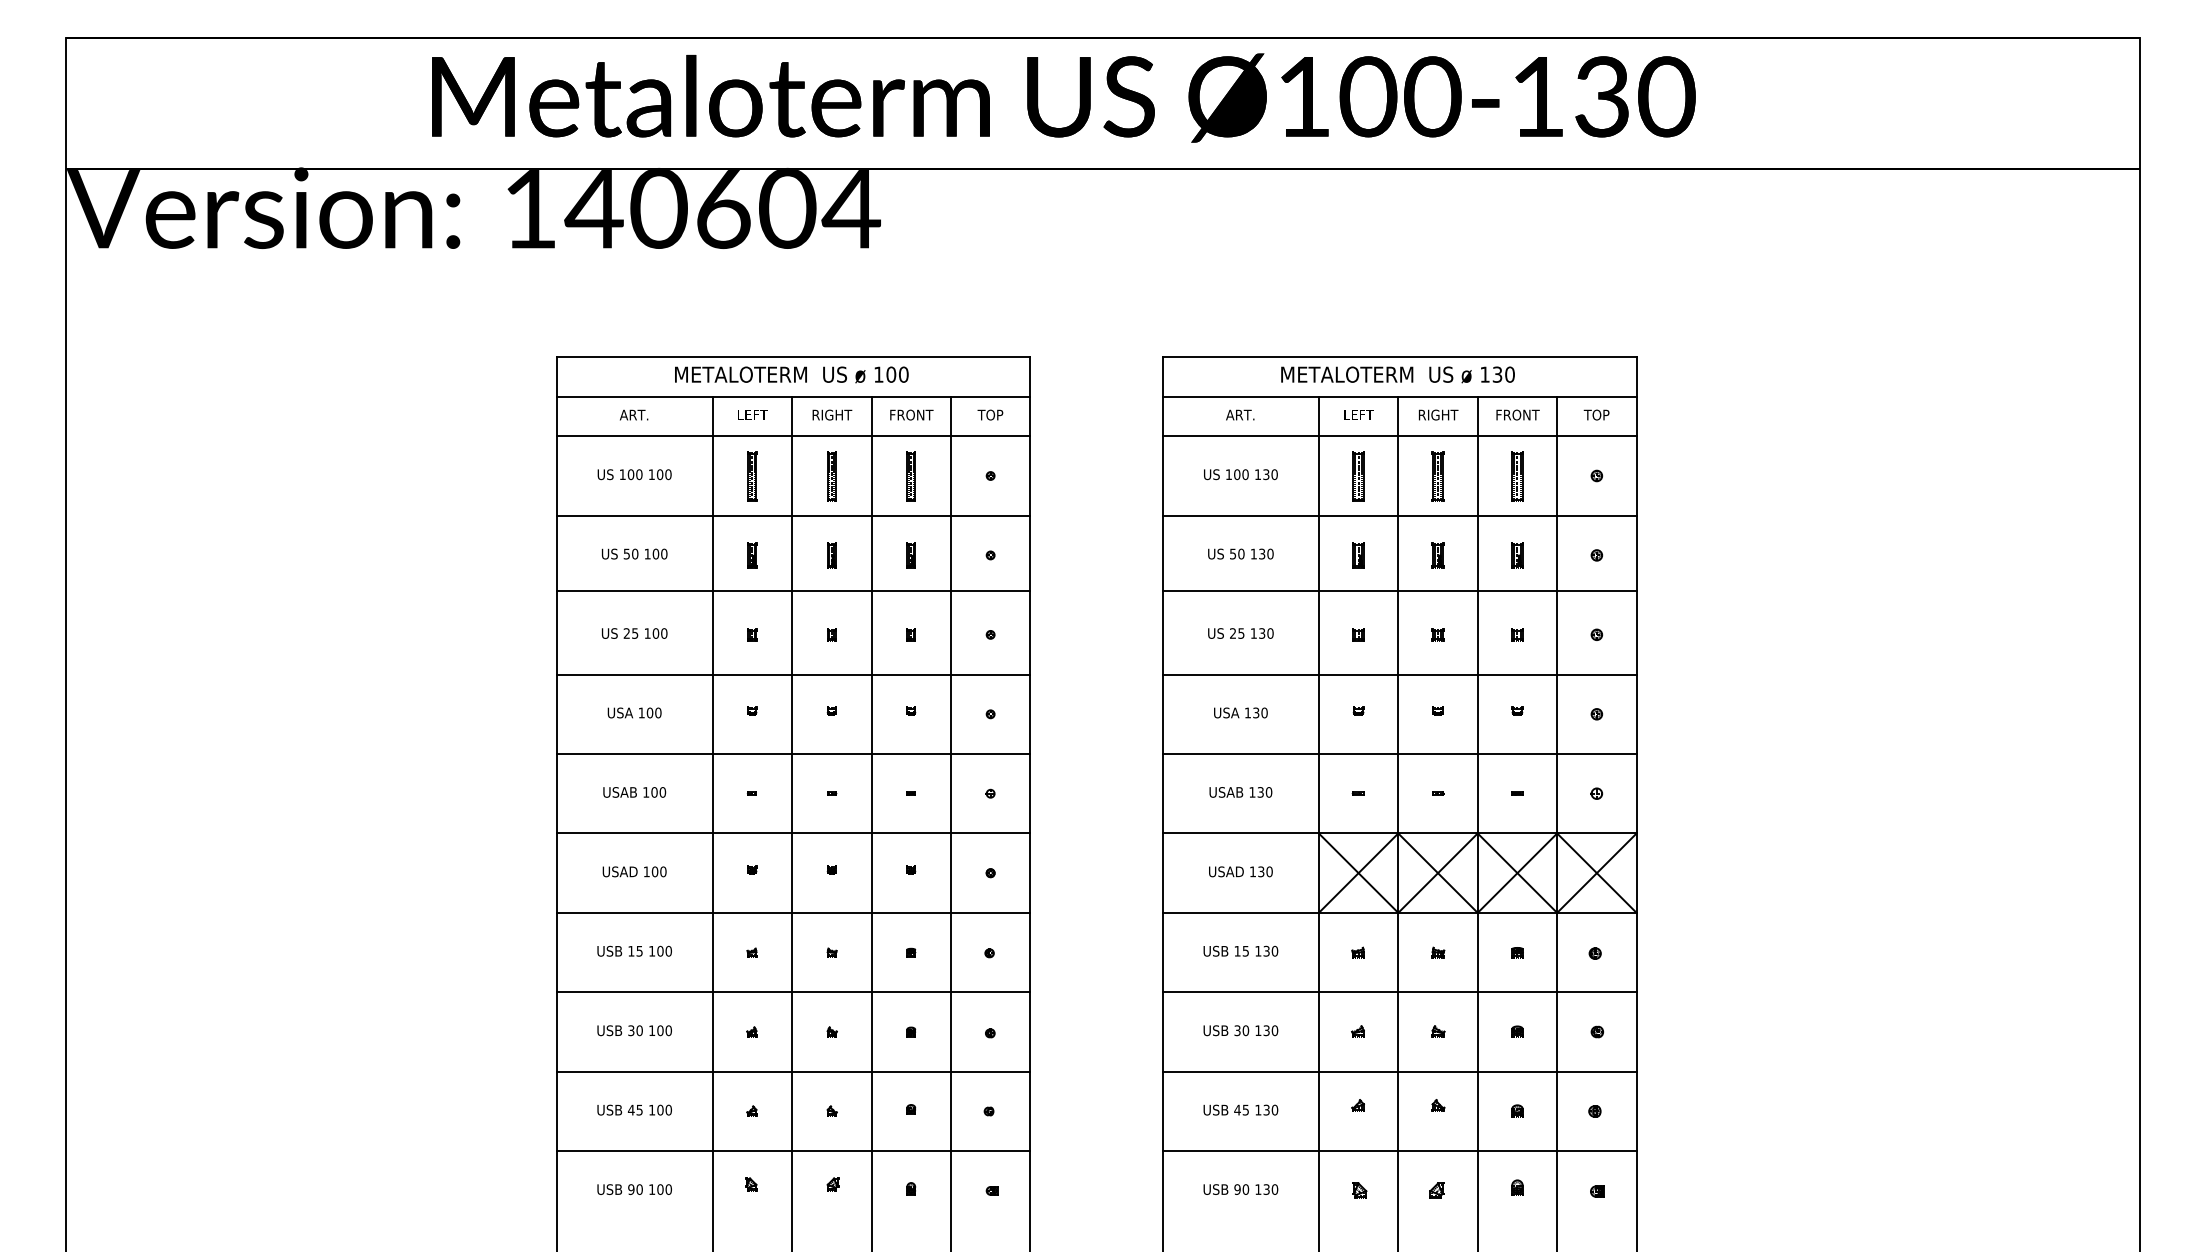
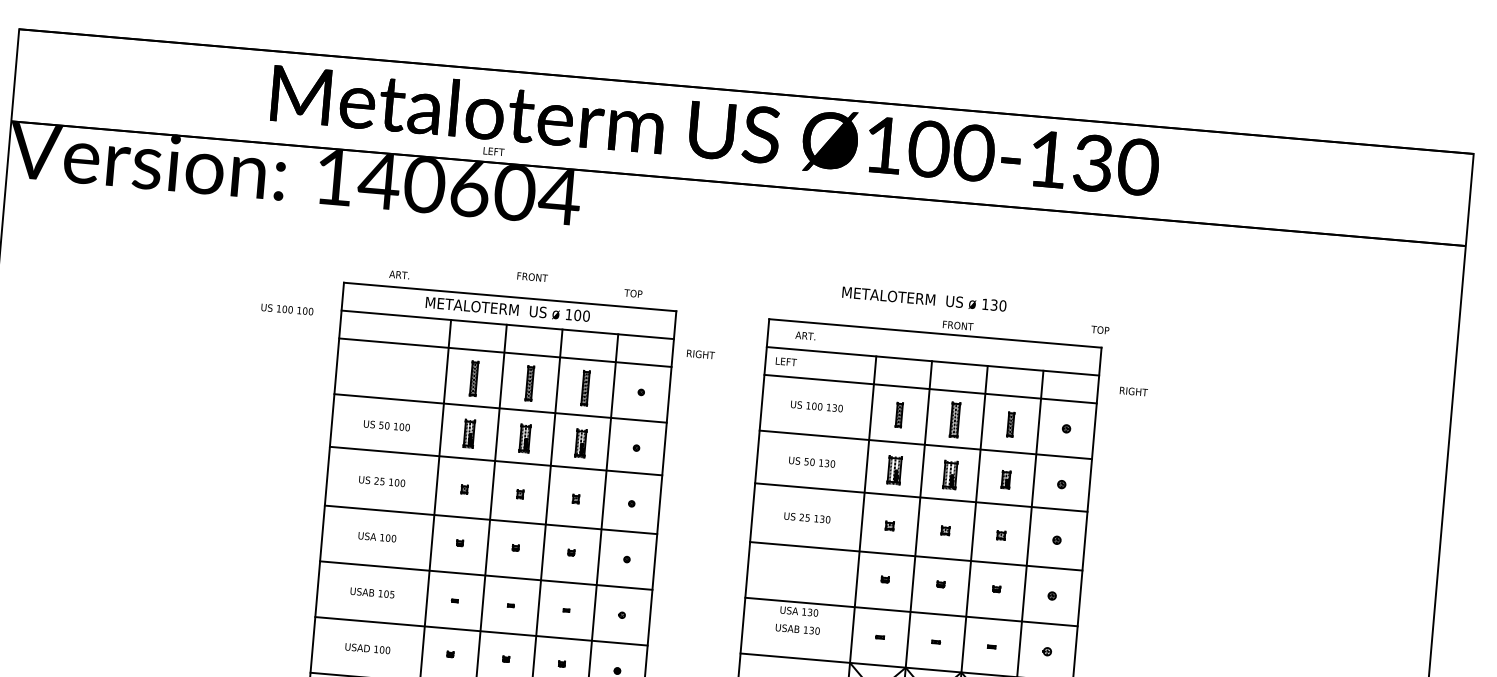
text: (1397, 374) -> (924, 299), moved
text: (634, 414) -> (399, 274), moved
text: (752, 414) -> (493, 151), moved
text: (832, 414) -> (701, 354), moved
text: (911, 414) -> (532, 276), moved
text: (990, 414) -> (633, 293), moved
text: (1240, 414) -> (805, 335), moved
text: (1358, 414) -> (785, 361), moved
text: (1438, 414) -> (1133, 391), moved
text: (1517, 414) -> (957, 325), moved
text: (1596, 414) -> (1100, 329), moved
text: (634, 474) -> (287, 309), moved
part: (1358, 476) -> (899, 414), size x0.7
part: (1517, 476) -> (1010, 424), size x0.7
part: (752, 555) -> (469, 433), size x1.6
part: (831, 555) -> (524, 438), size x1.6
part: (910, 555) -> (580, 443), size x1.6
part: (1358, 555) -> (894, 470), size x1.6
part: (1437, 555) -> (949, 475), size x1.6
text: (1240, 712) -> (799, 611), moved
text: (662, 792) -> (392, 594), 100 -> 105

